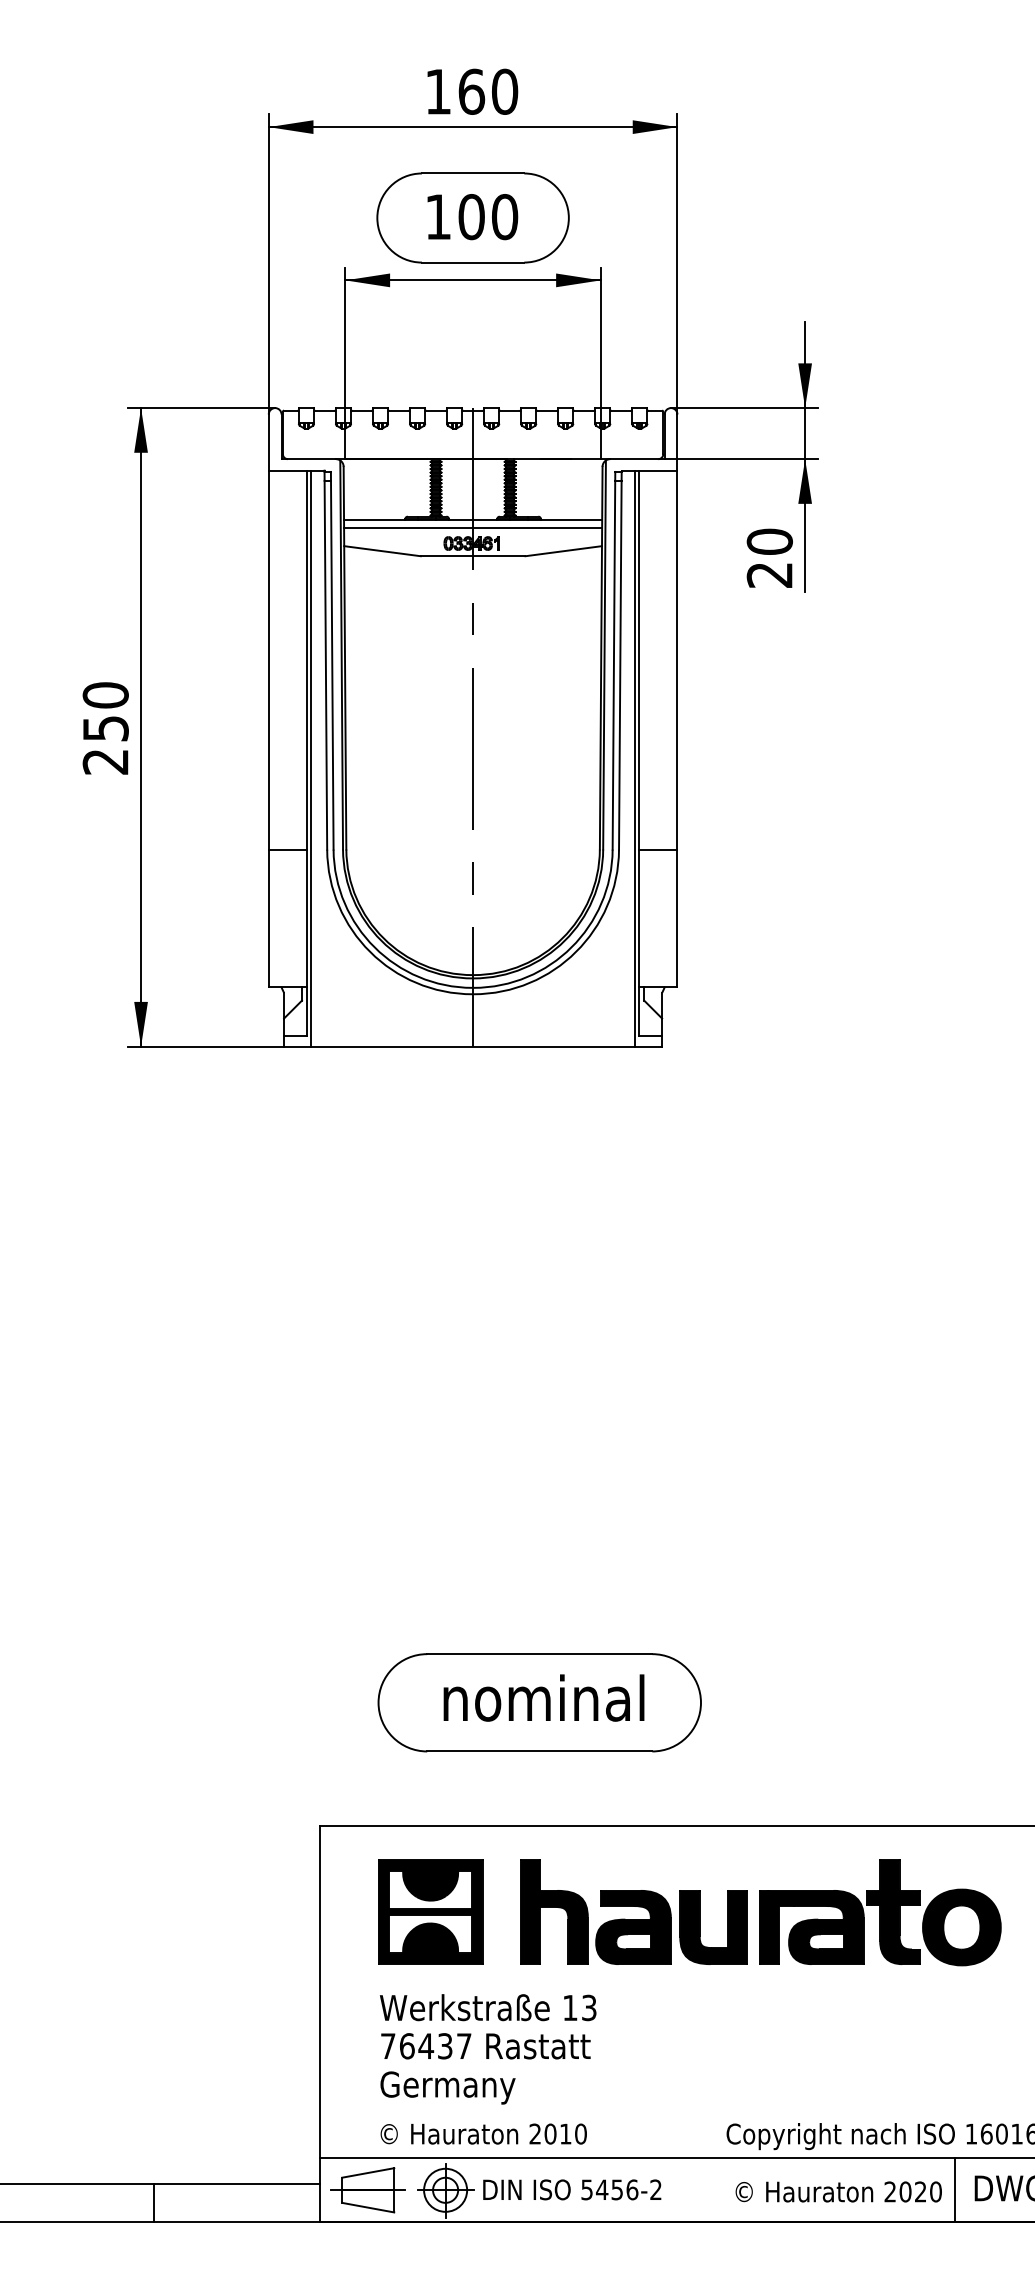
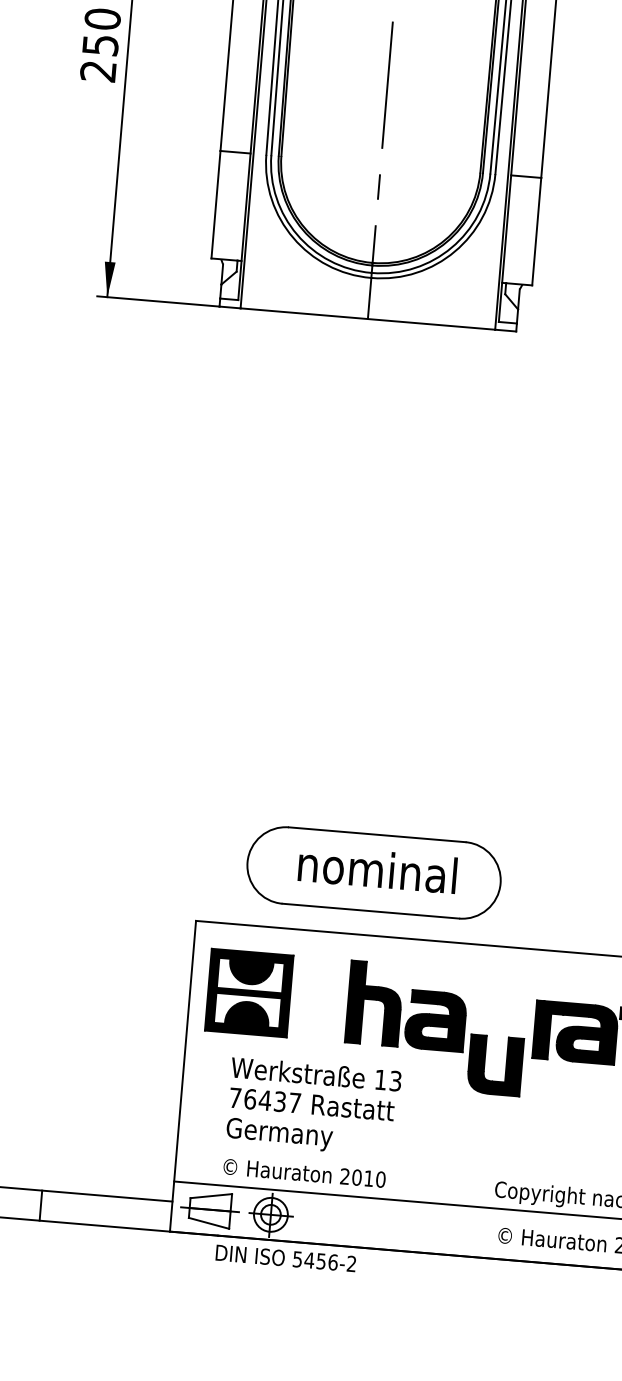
part: (539, 1702) -> (373, 872), moved
part: (430, 1911) -> (249, 992), moved
part: (700, 1927) -> (485, 1064), moved
text: (572, 2189) -> (286, 1258), moved

